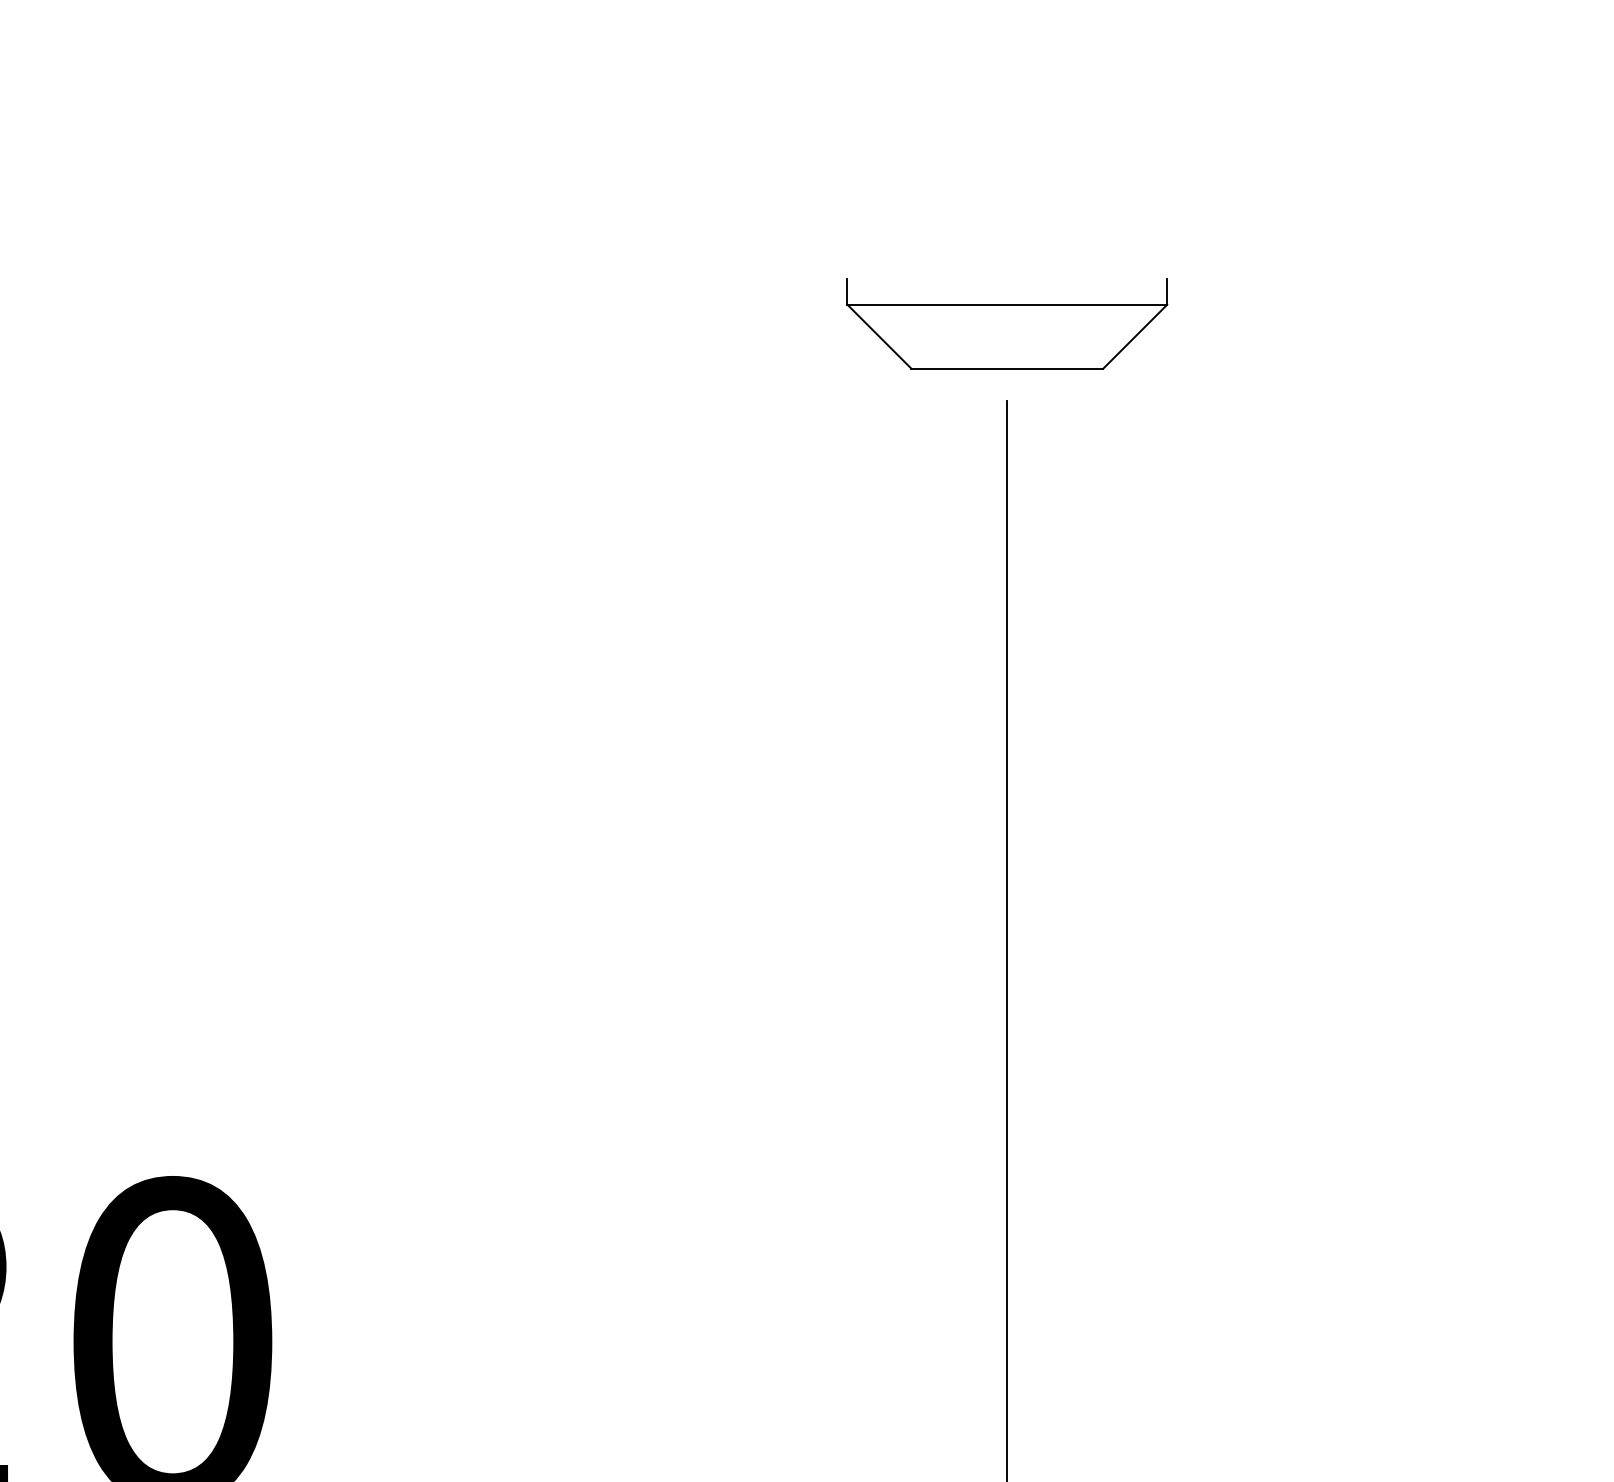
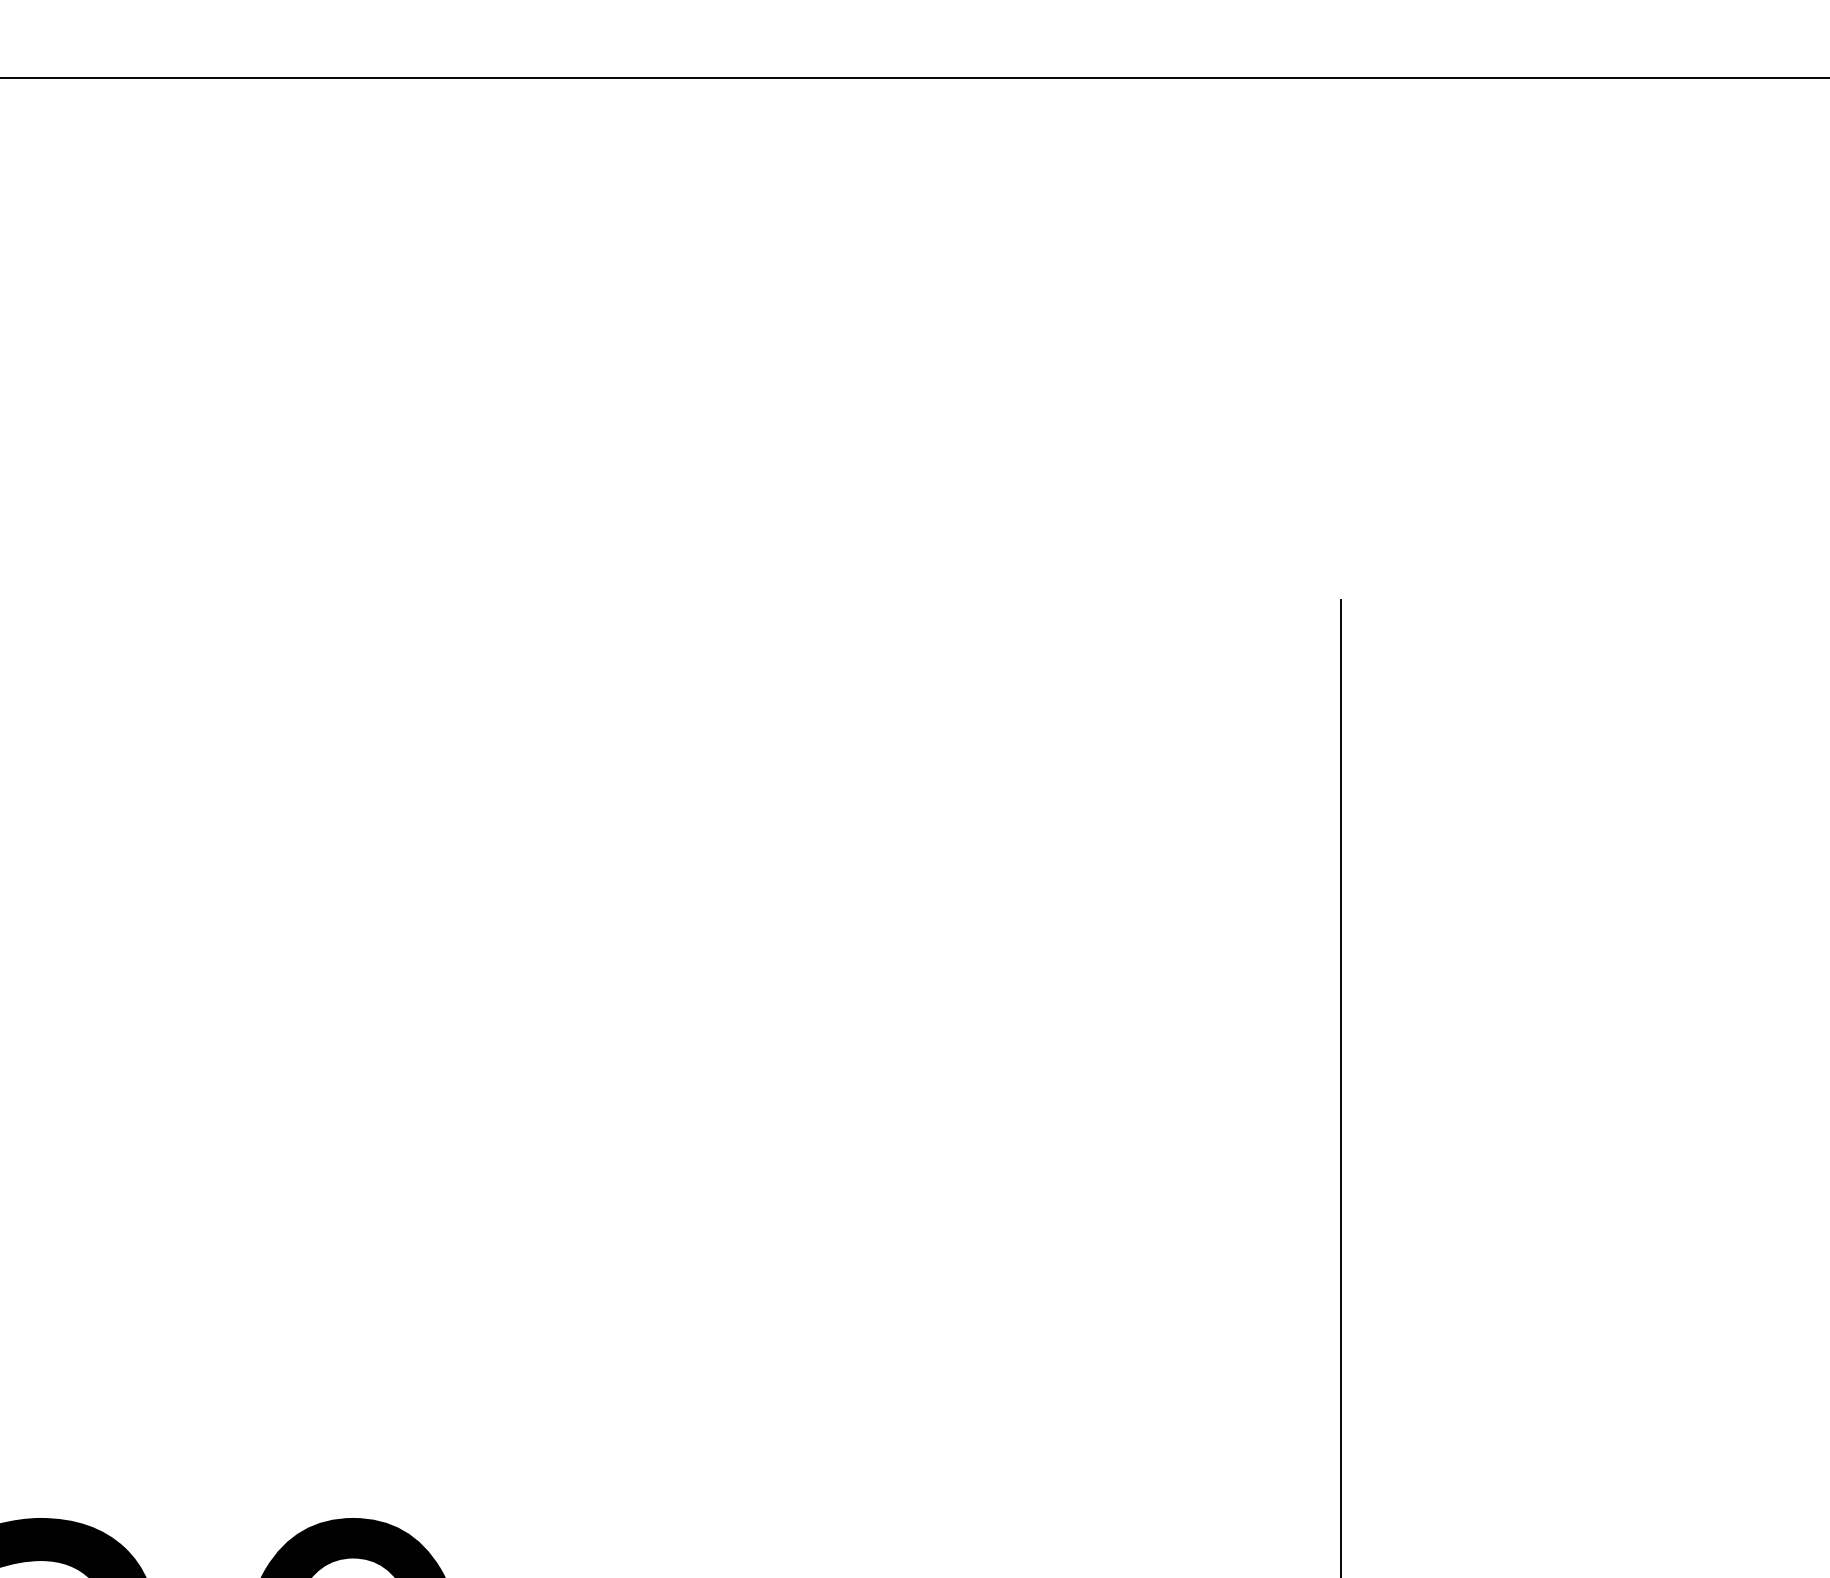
part: (1007, 323) -> (1341, 508), removed

